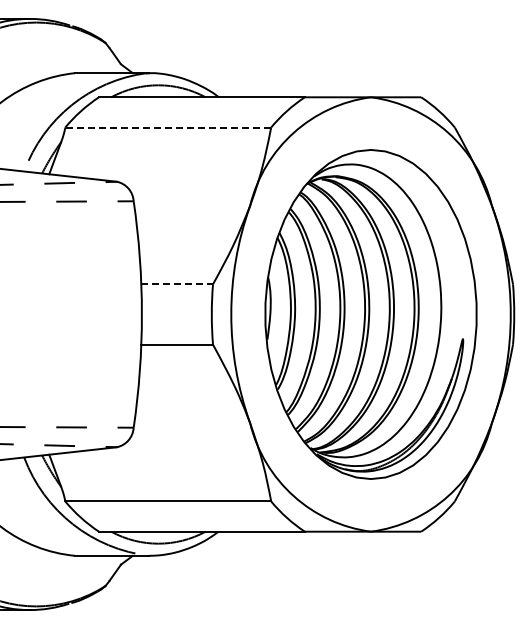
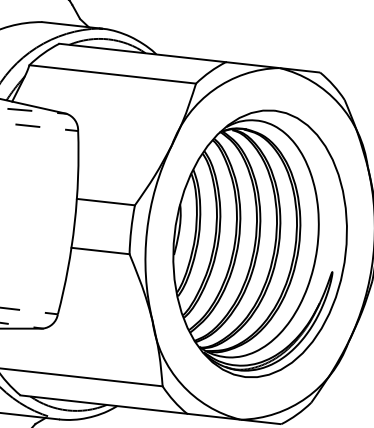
line: (168, 127) -> (112, 74), dashed -> solid
line: (177, 284) -> (106, 202), dashed -> solid

